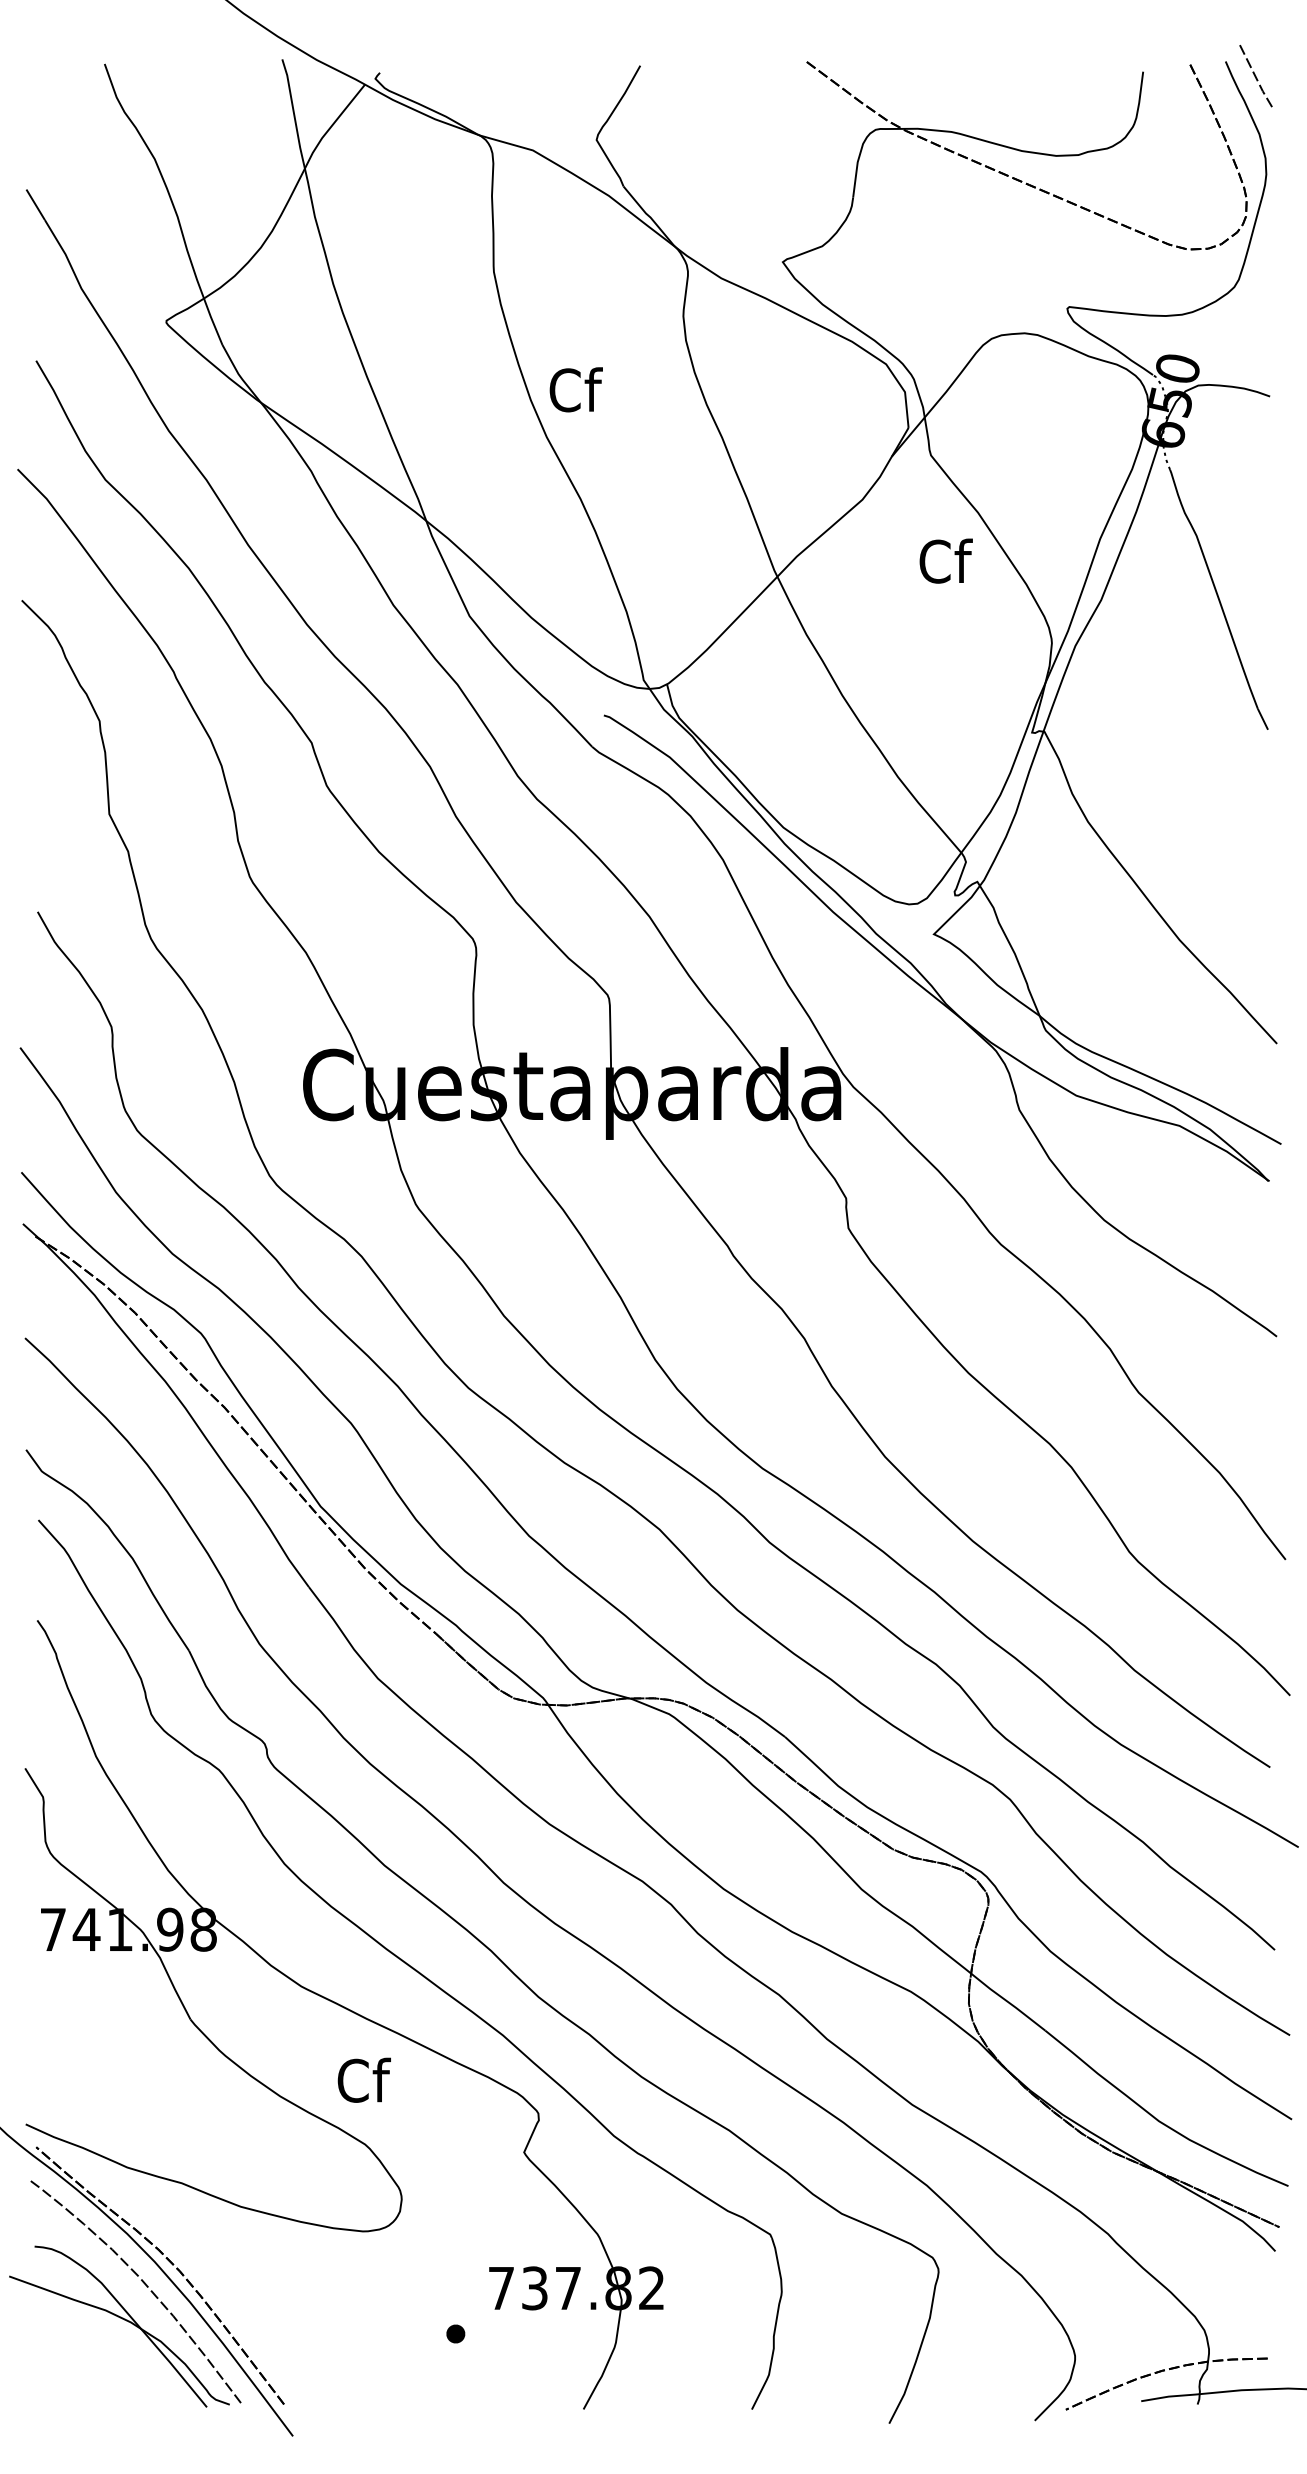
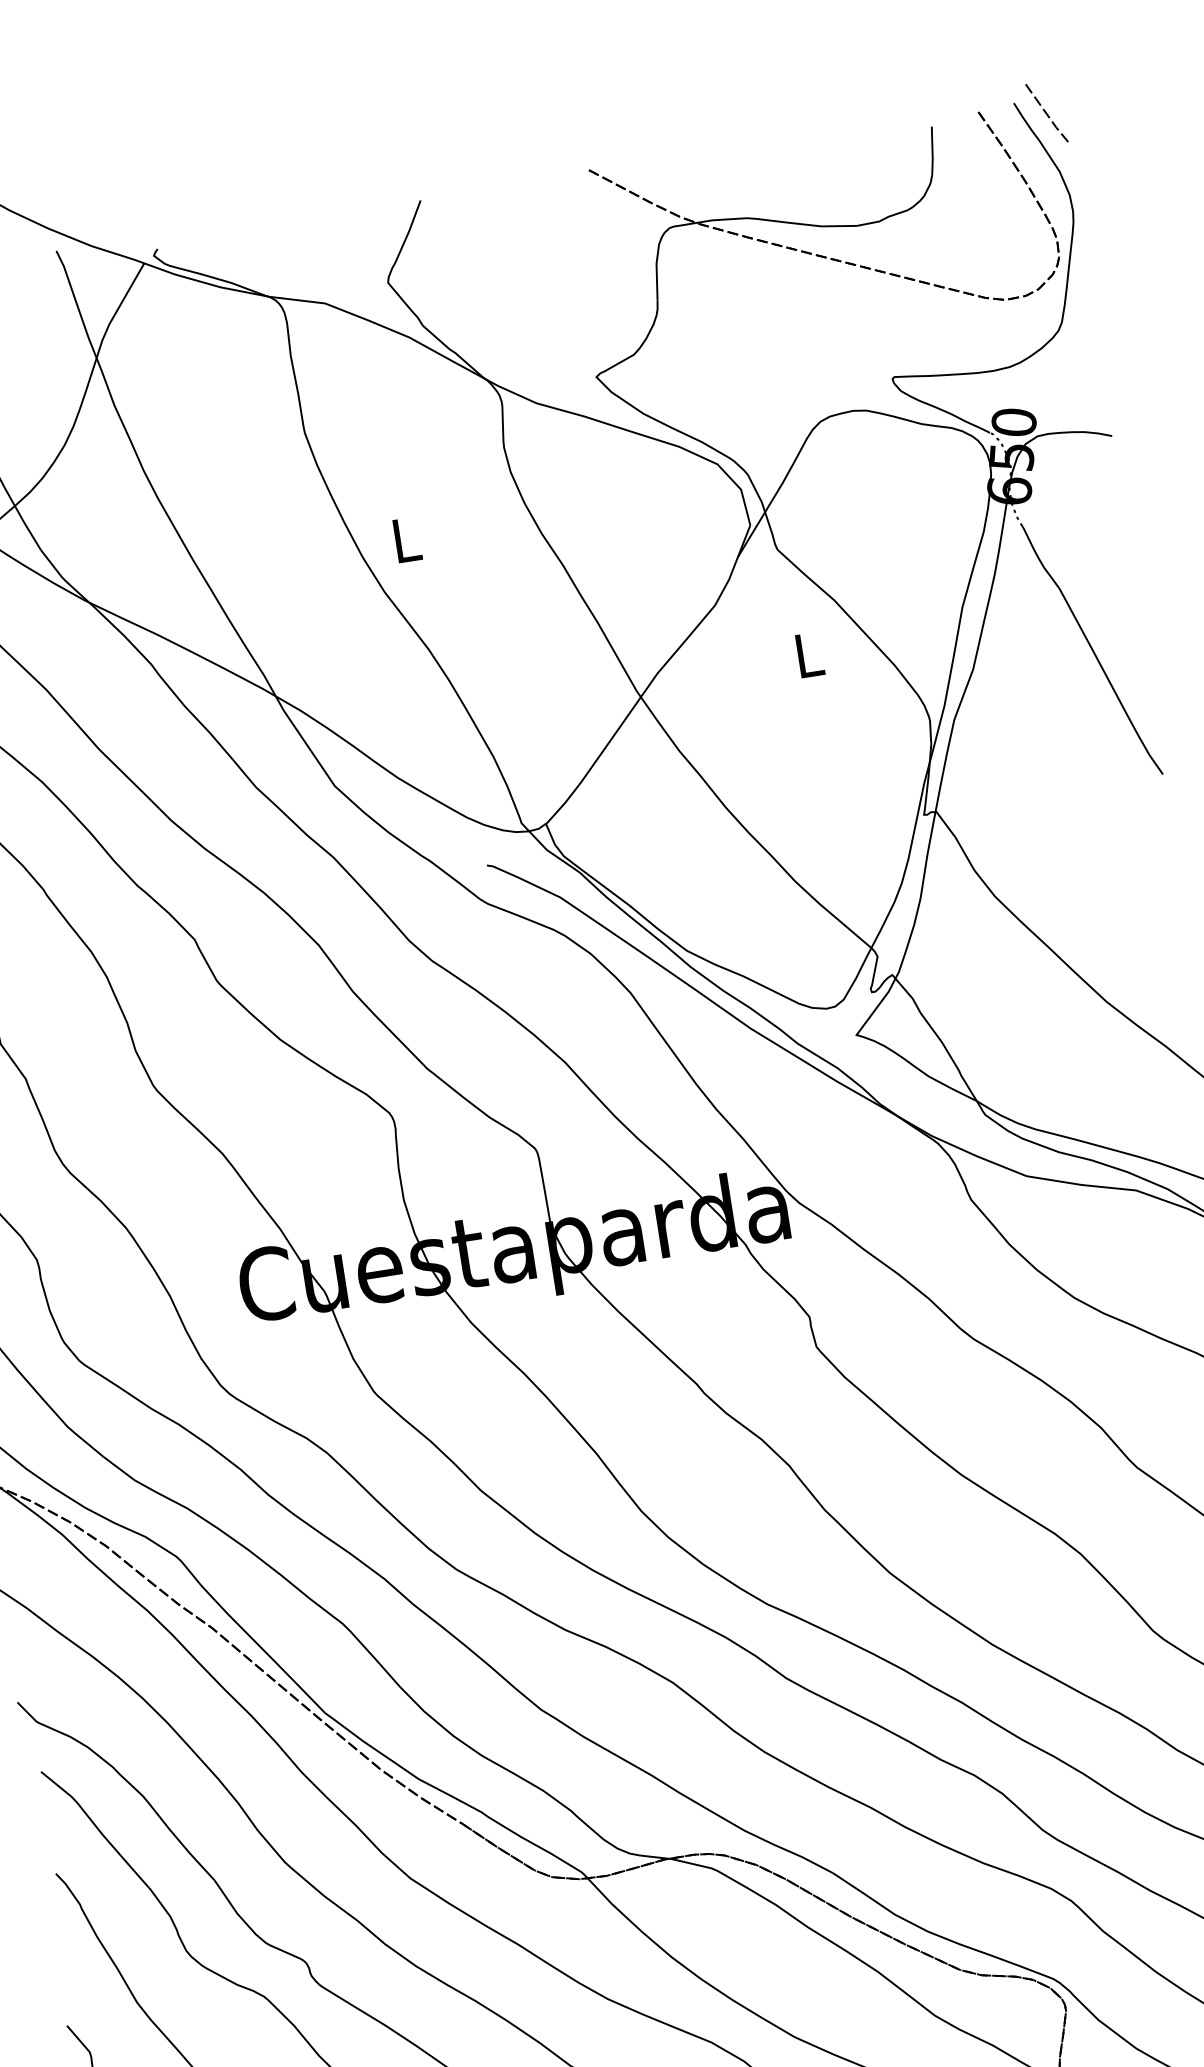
text: (575, 389) -> (406, 539), Cf -> L
text: (945, 560) -> (808, 653), Cf -> L

